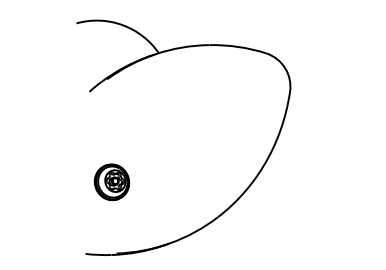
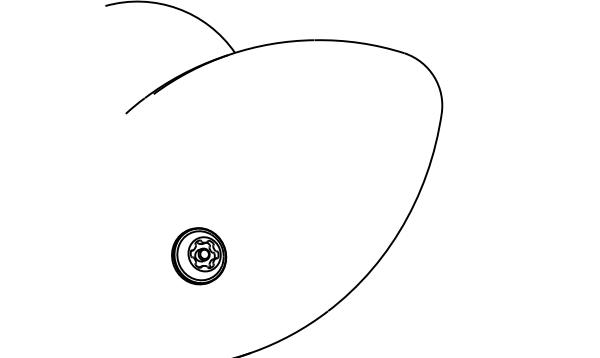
part: (111, 182) -> (198, 256), moved

